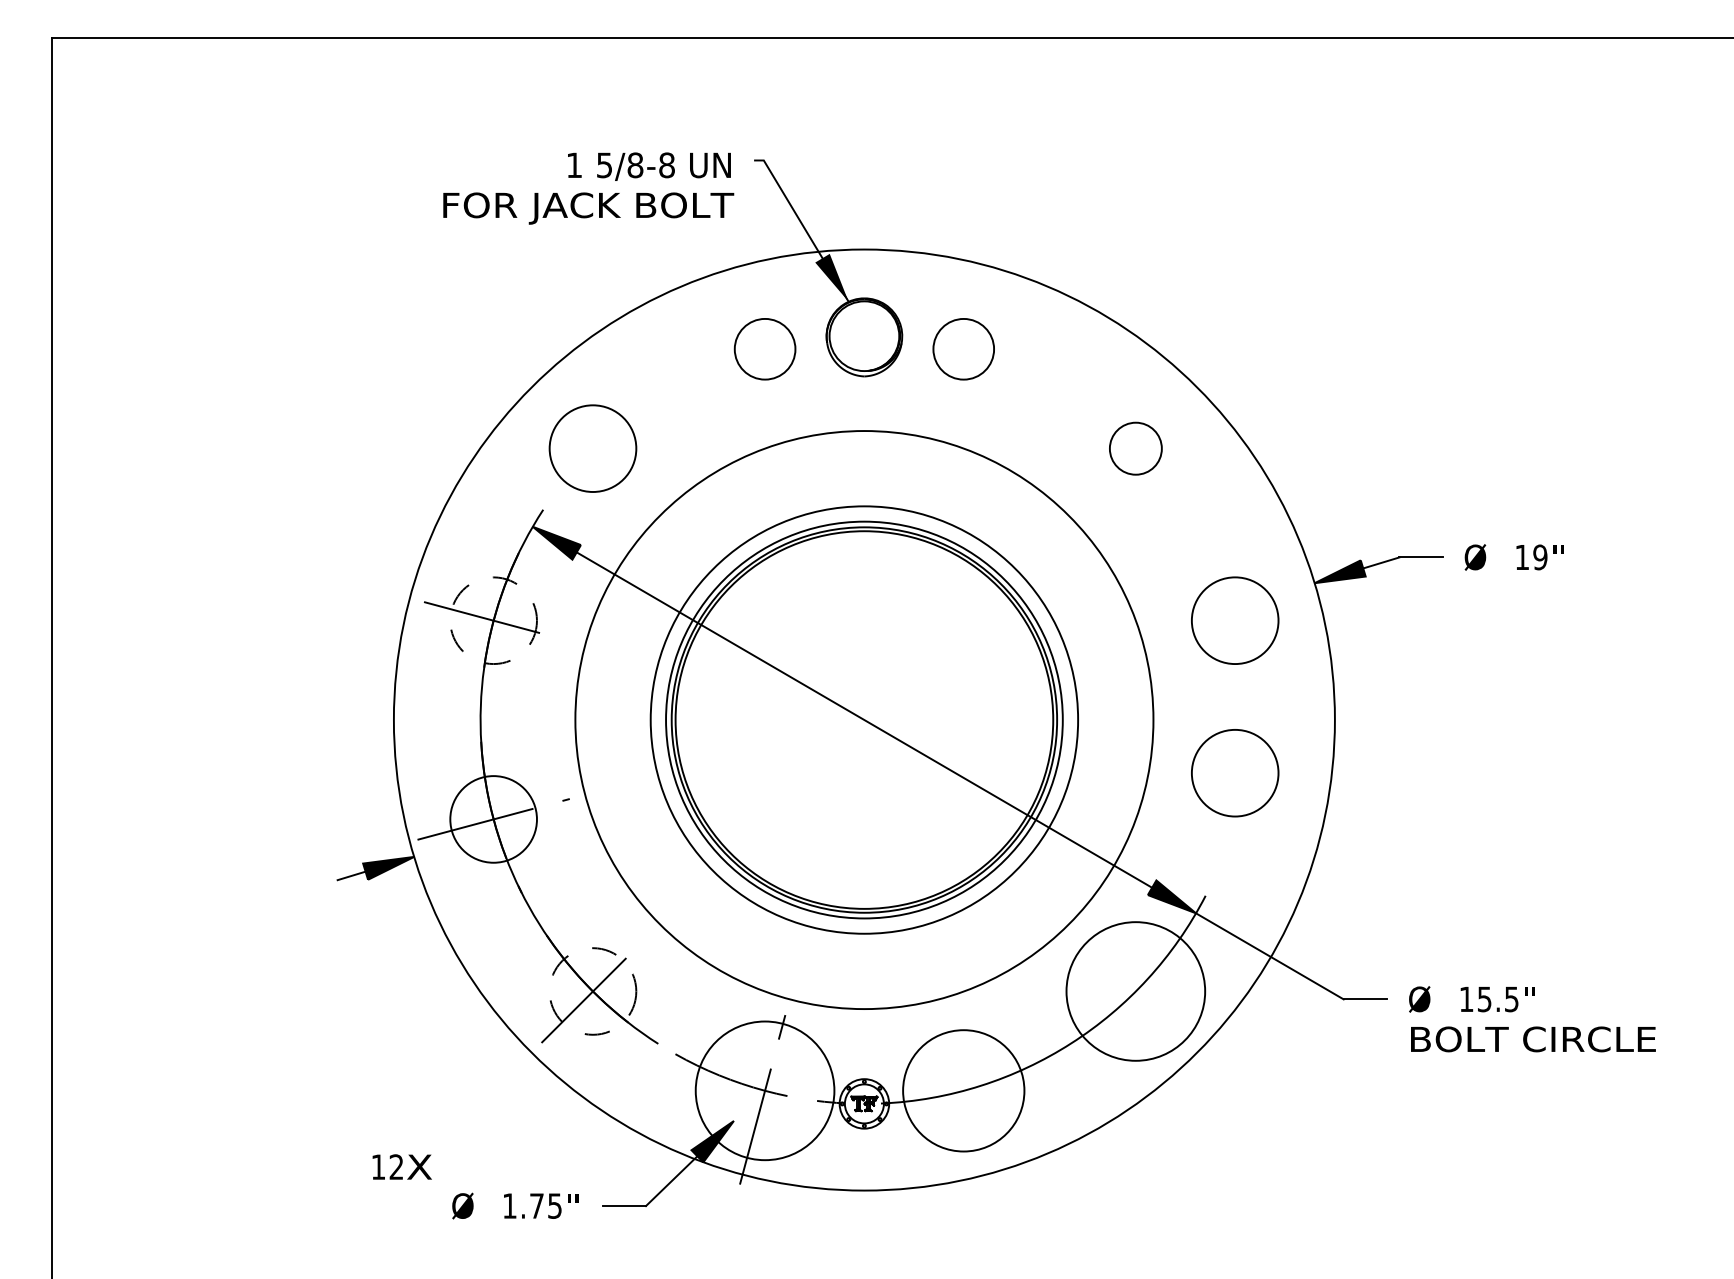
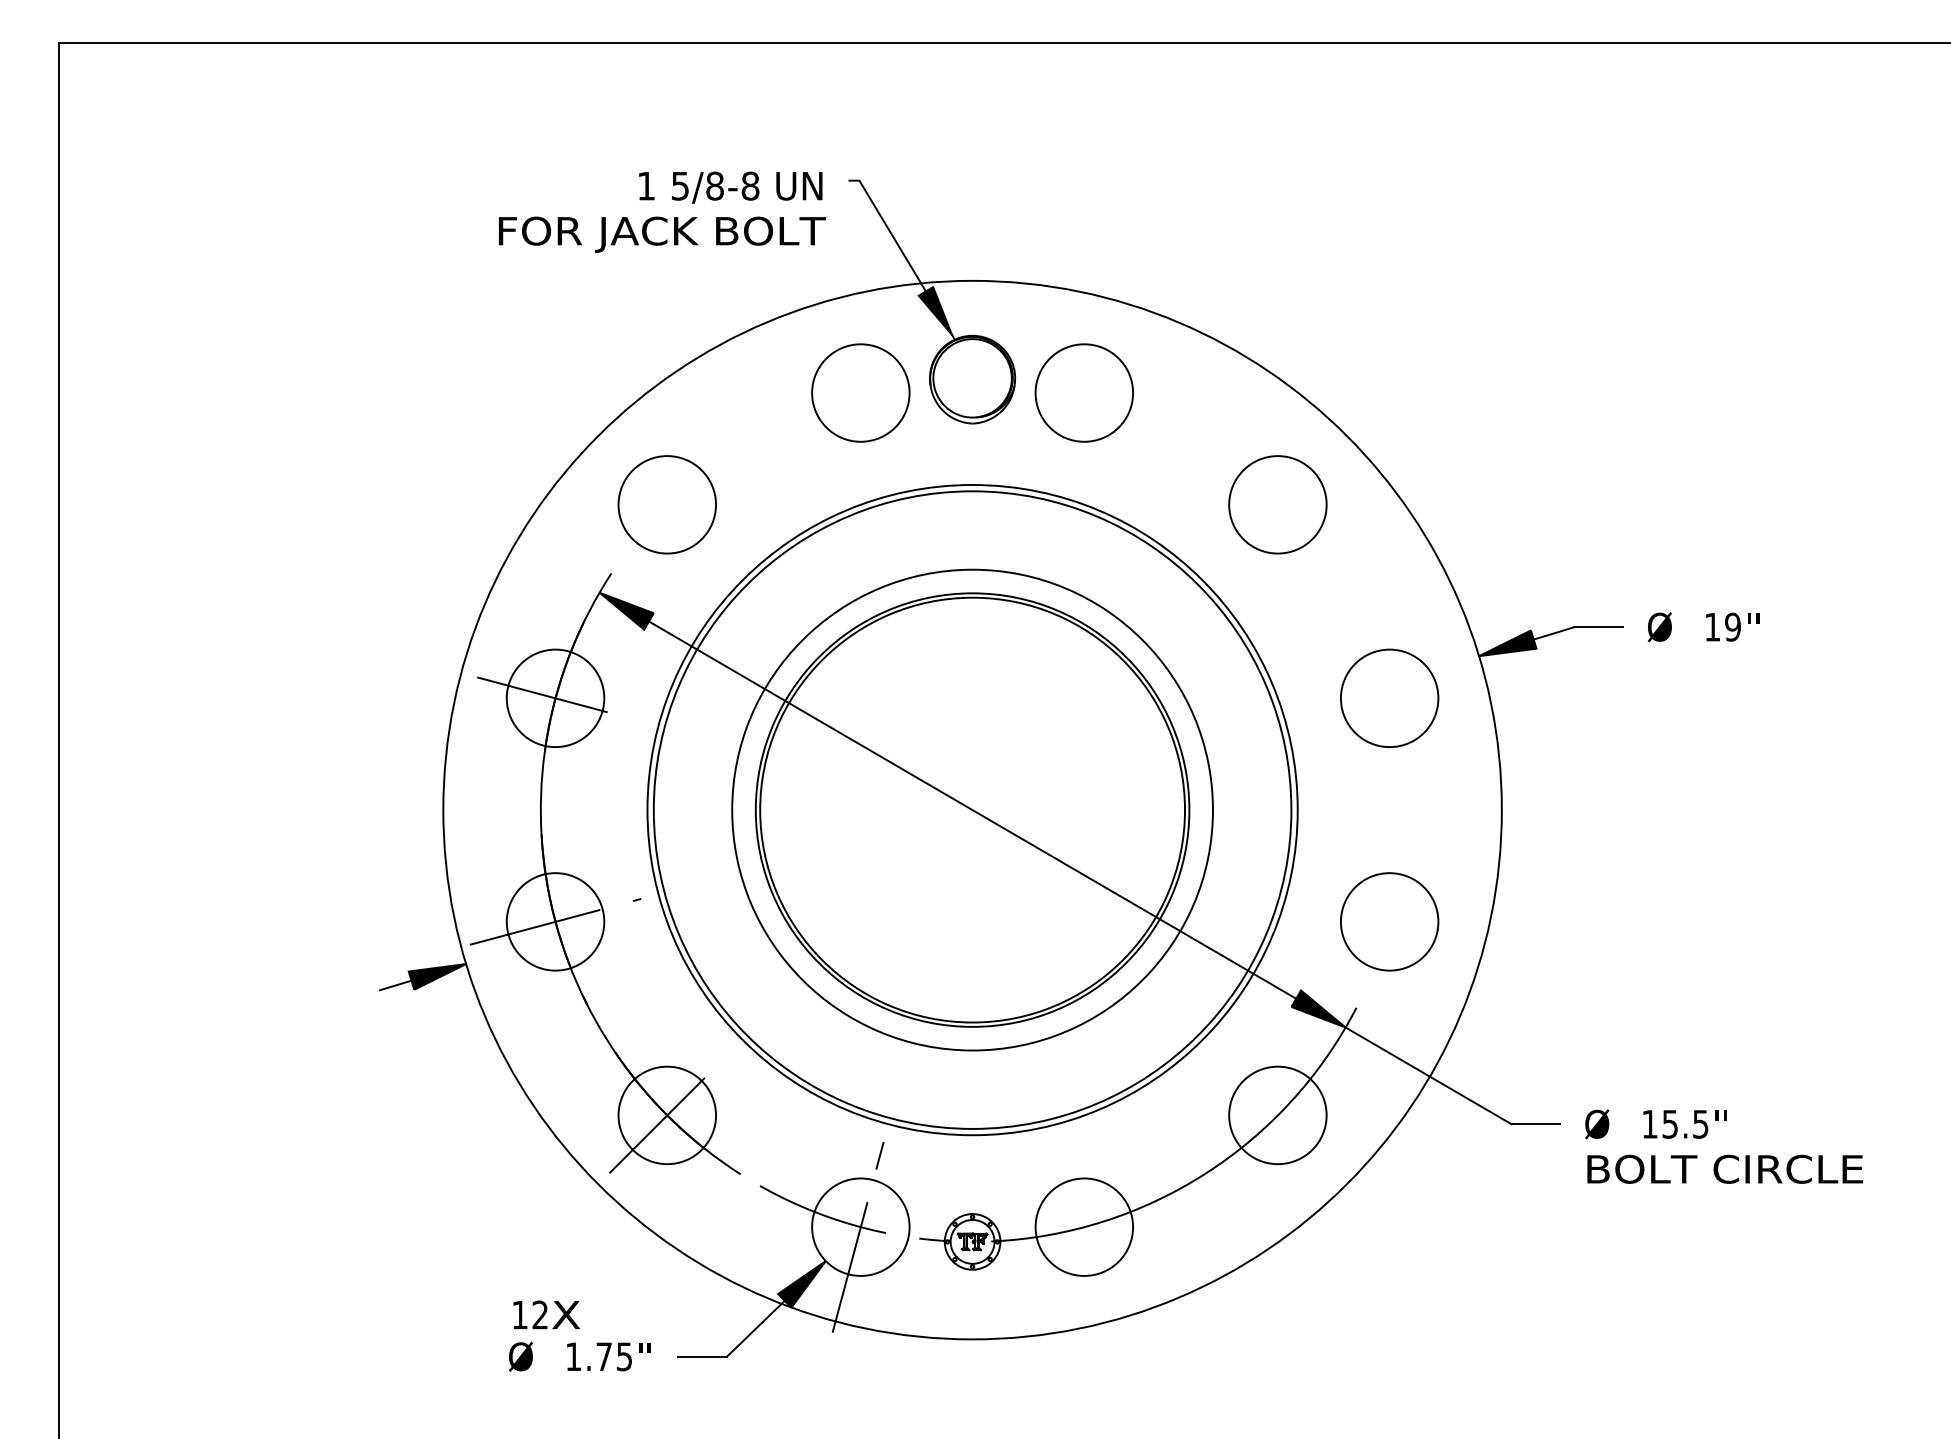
circle: (764, 348) -> (860, 392), size x1.43
circle: (963, 348) -> (1084, 392), size x1.43
circle: (1135, 448) -> (1277, 504), size x1.67
circle: (493, 620) -> (555, 698), dashed -> solid
circle: (864, 719) -> (972, 809), size x1.43
circle: (1235, 772) -> (1389, 921), moved
circle: (593, 991) -> (667, 1115), dashed -> solid
circle: (1135, 991) -> (1277, 1115), size x0.62
circle: (764, 1090) -> (860, 1226), size x0.62
circle: (963, 1090) -> (1084, 1226), size x0.71
text: (402, 1166) -> (546, 1314), moved

